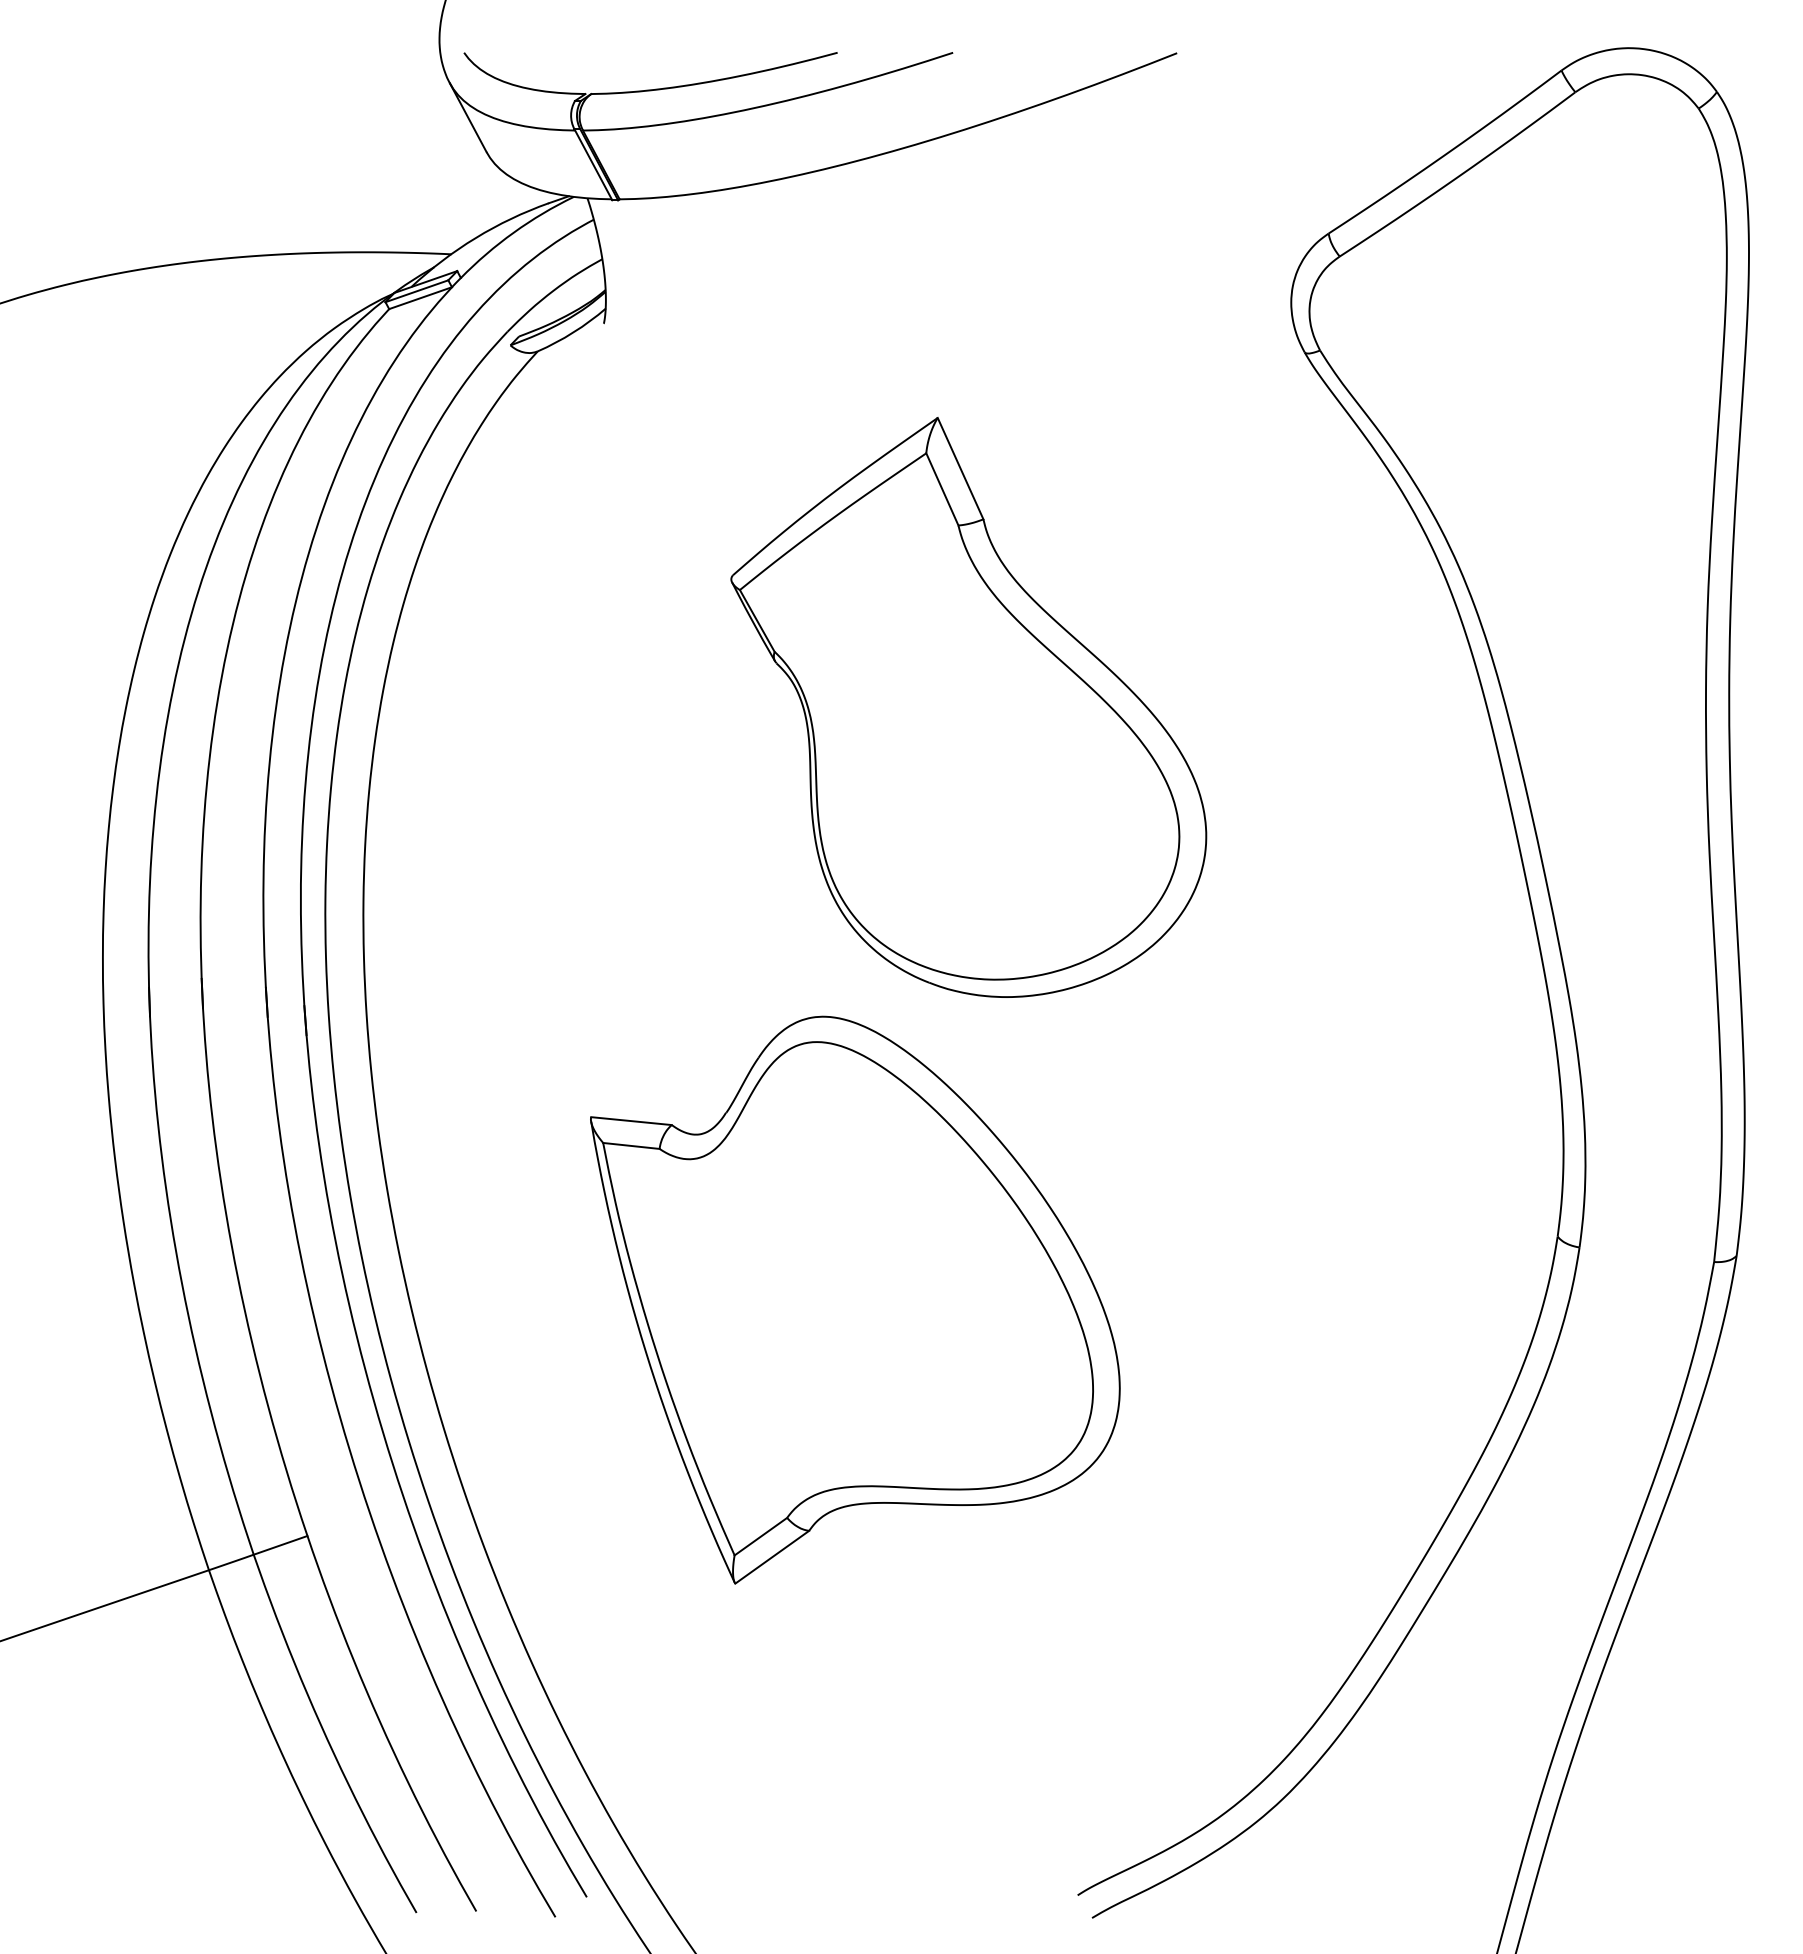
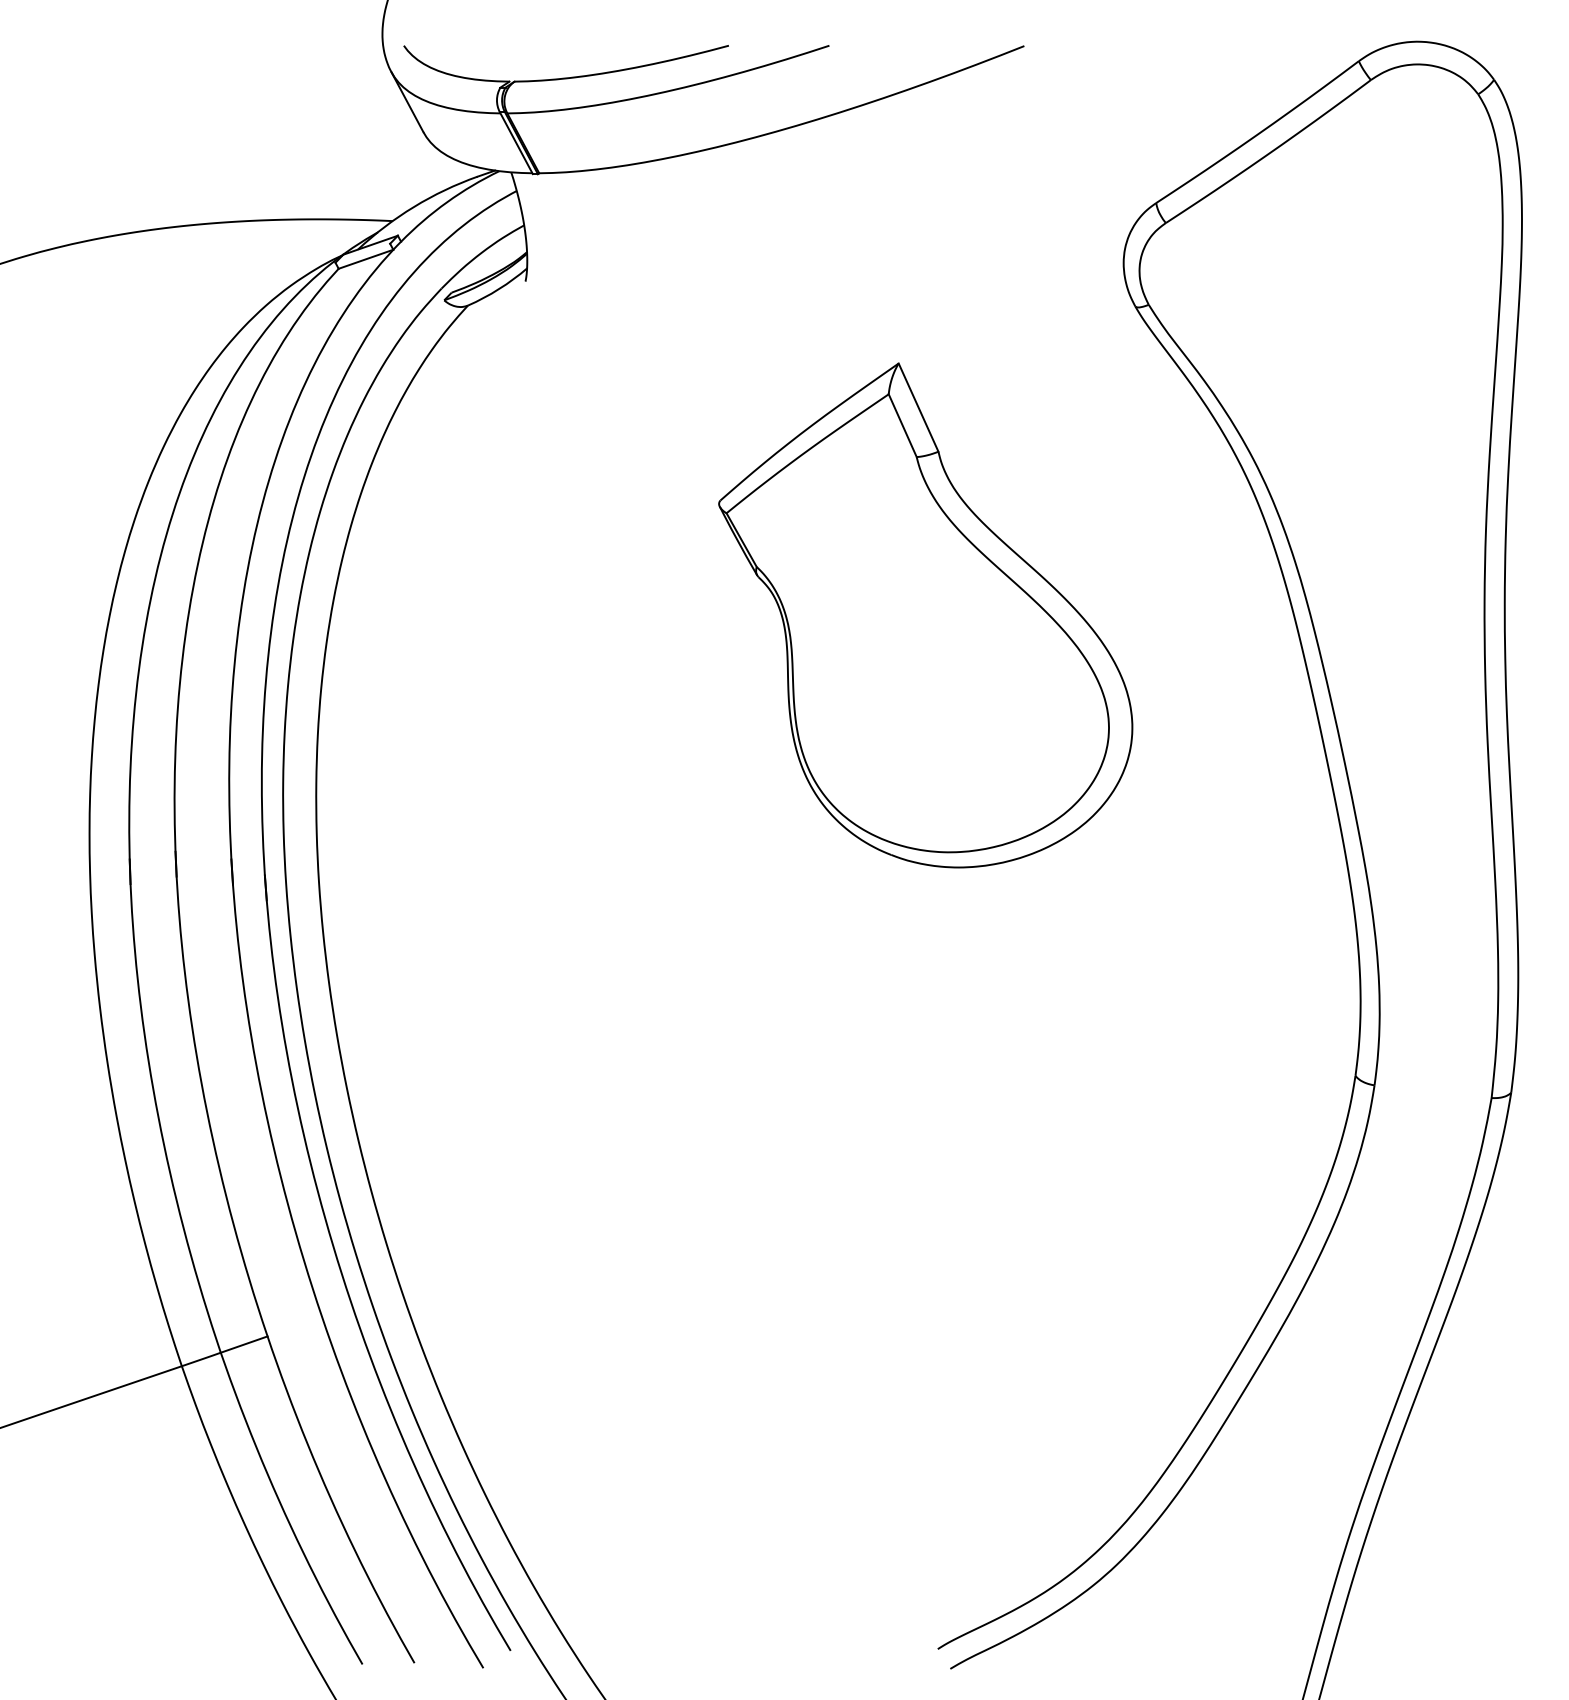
line: (416, 291) -> (362, 253), removed
part: (968, 707) -> (925, 615), moved
part: (855, 1299) -> (744, 1130), removed

